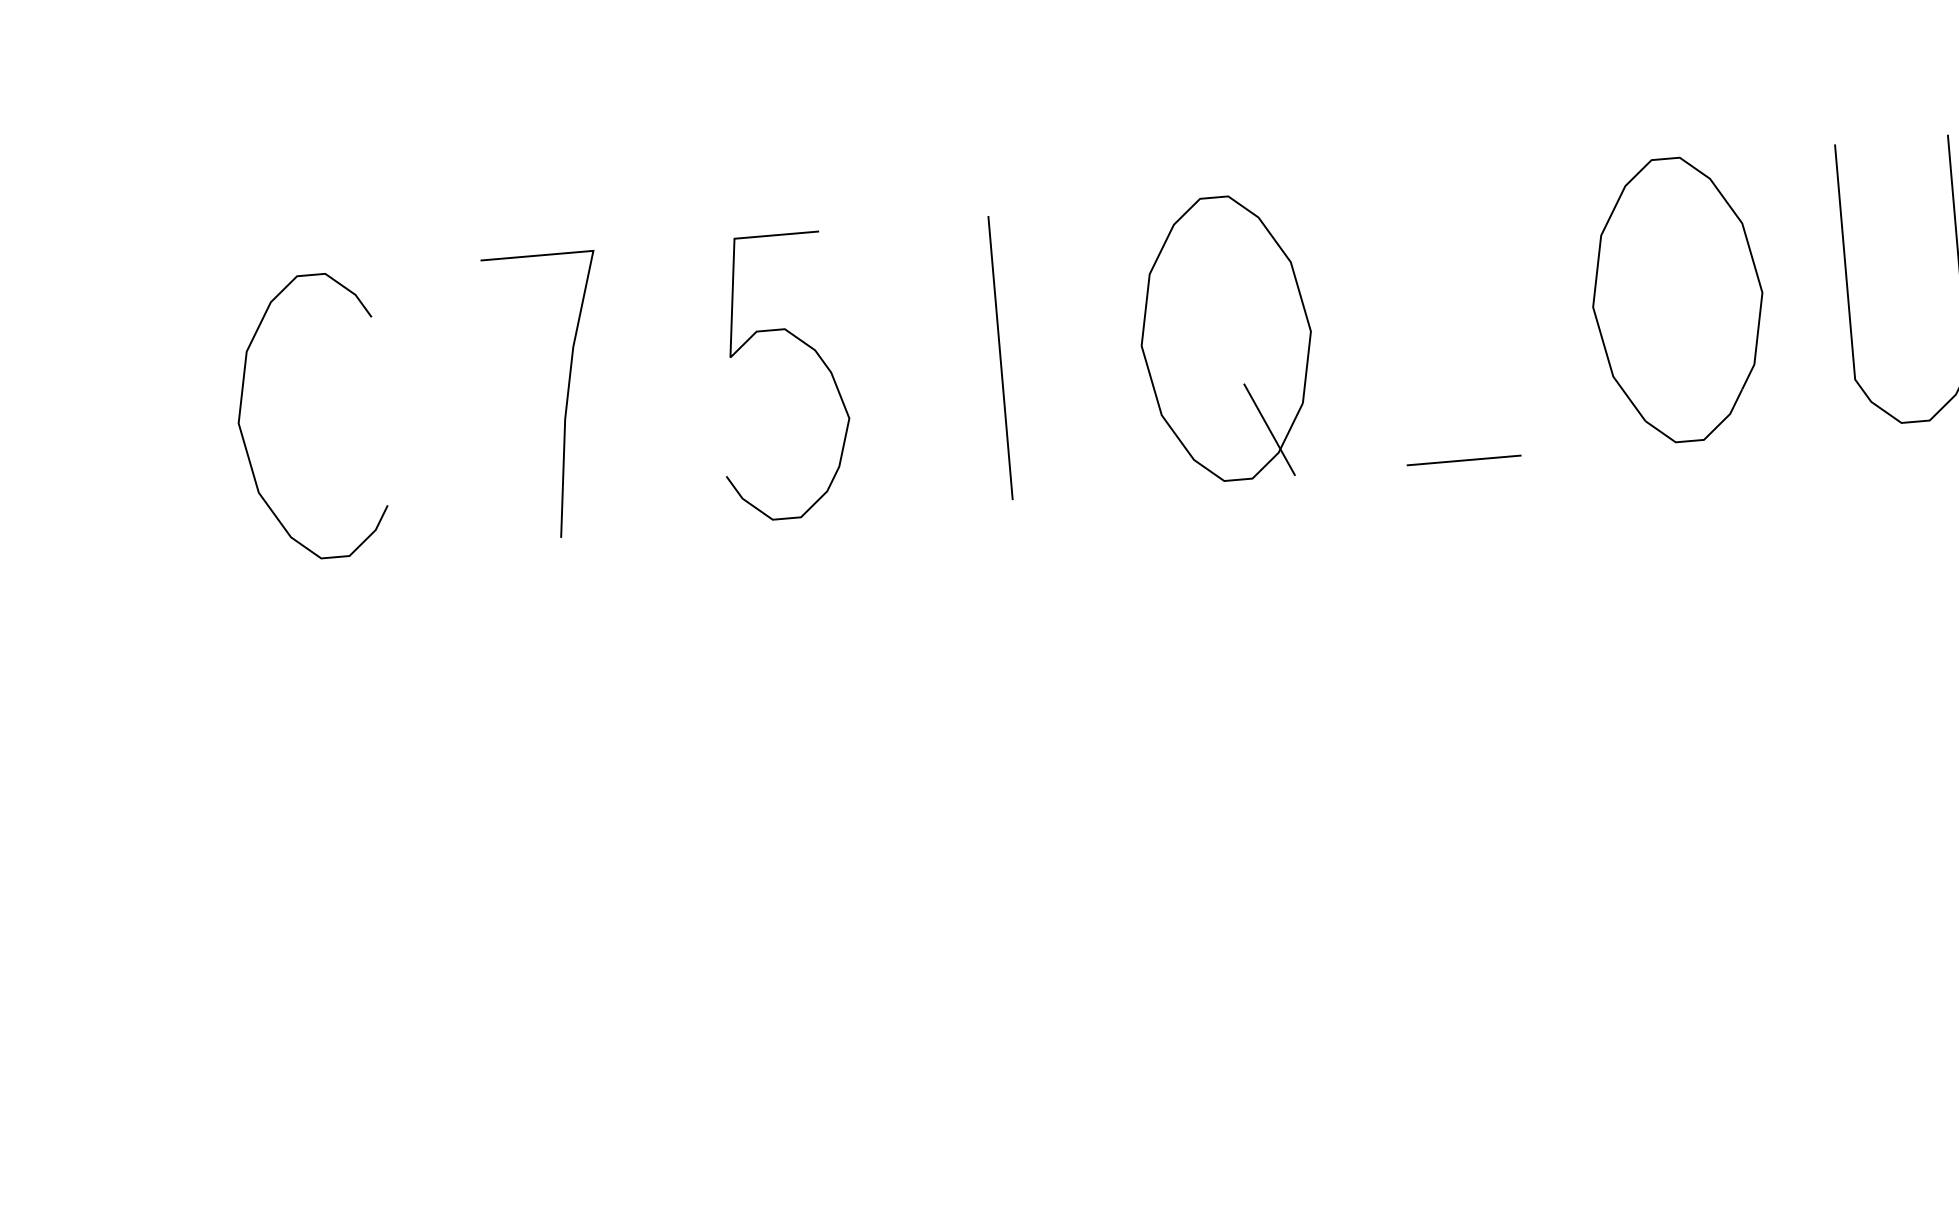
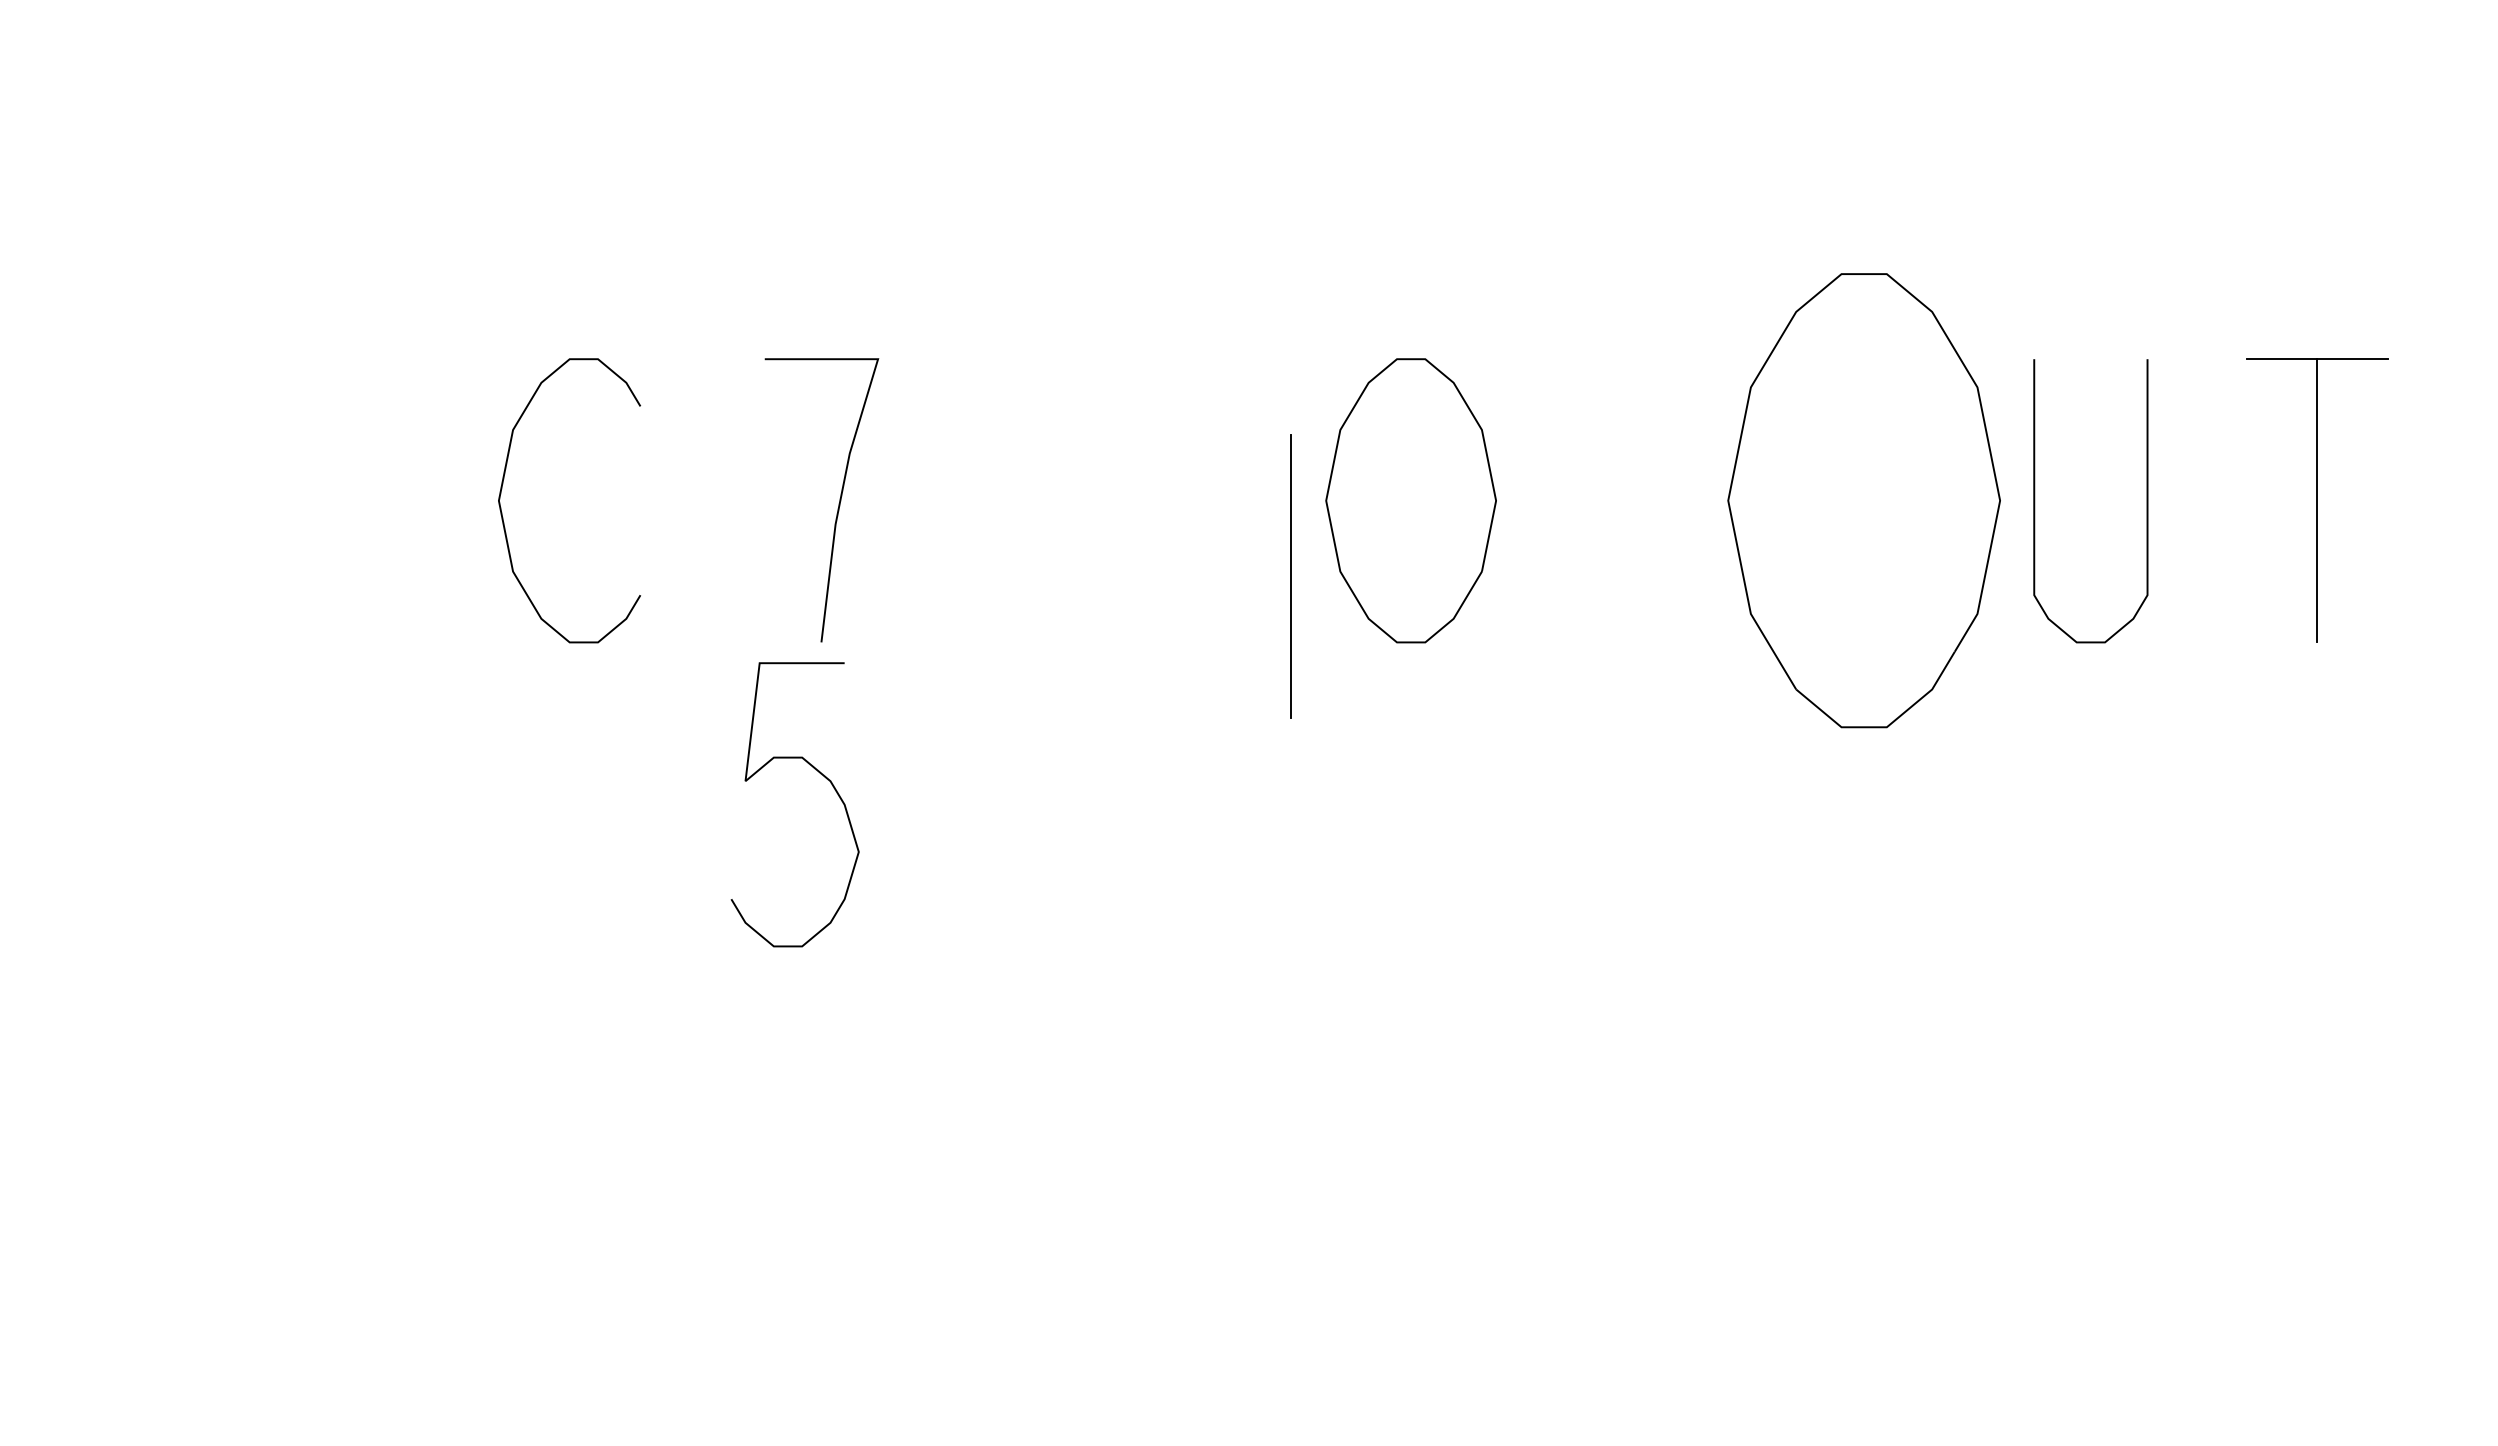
part: (1677, 299) -> (1864, 500), size x1.6
curve: (804, 344) -> (820, 774), moved
line: (1000, 357) -> (1290, 576), moved
curve: (566, 398) -> (838, 503), moved
curve: (241, 411) -> (502, 489), moved
line: (1269, 430) -> (1446, 595), removed
line: (1463, 460) -> (1637, 642), removed

